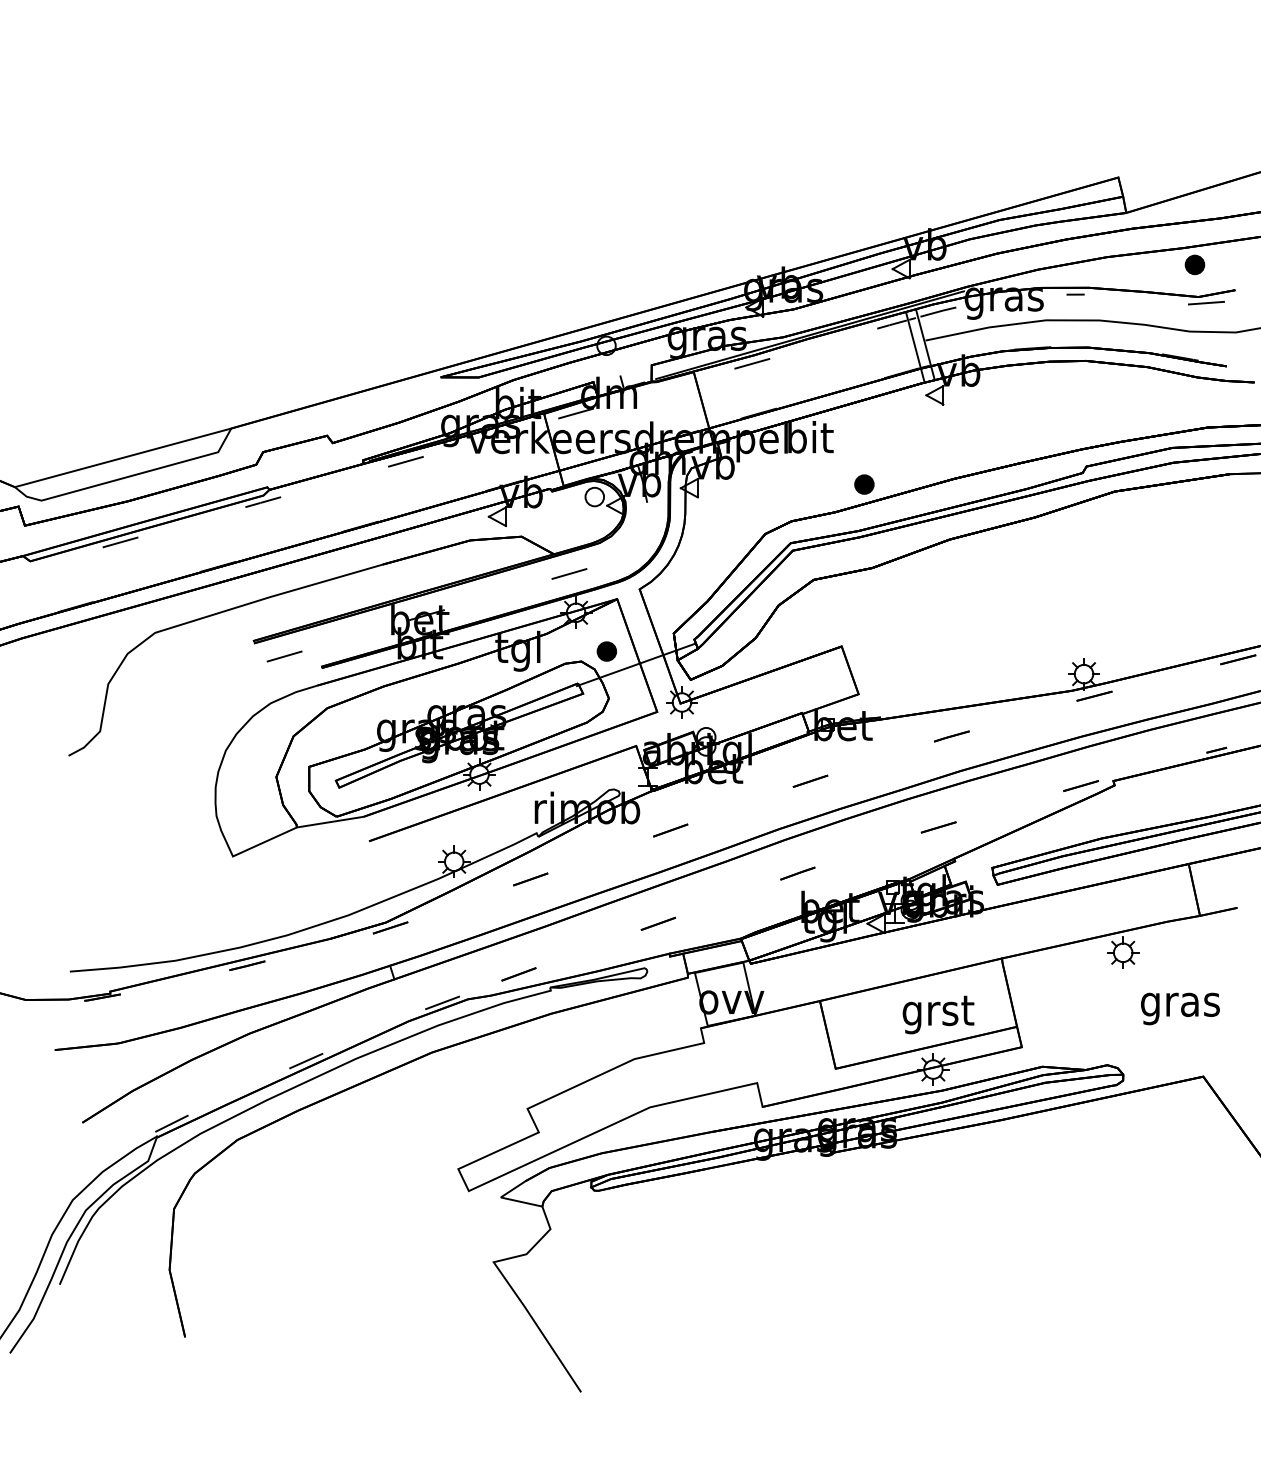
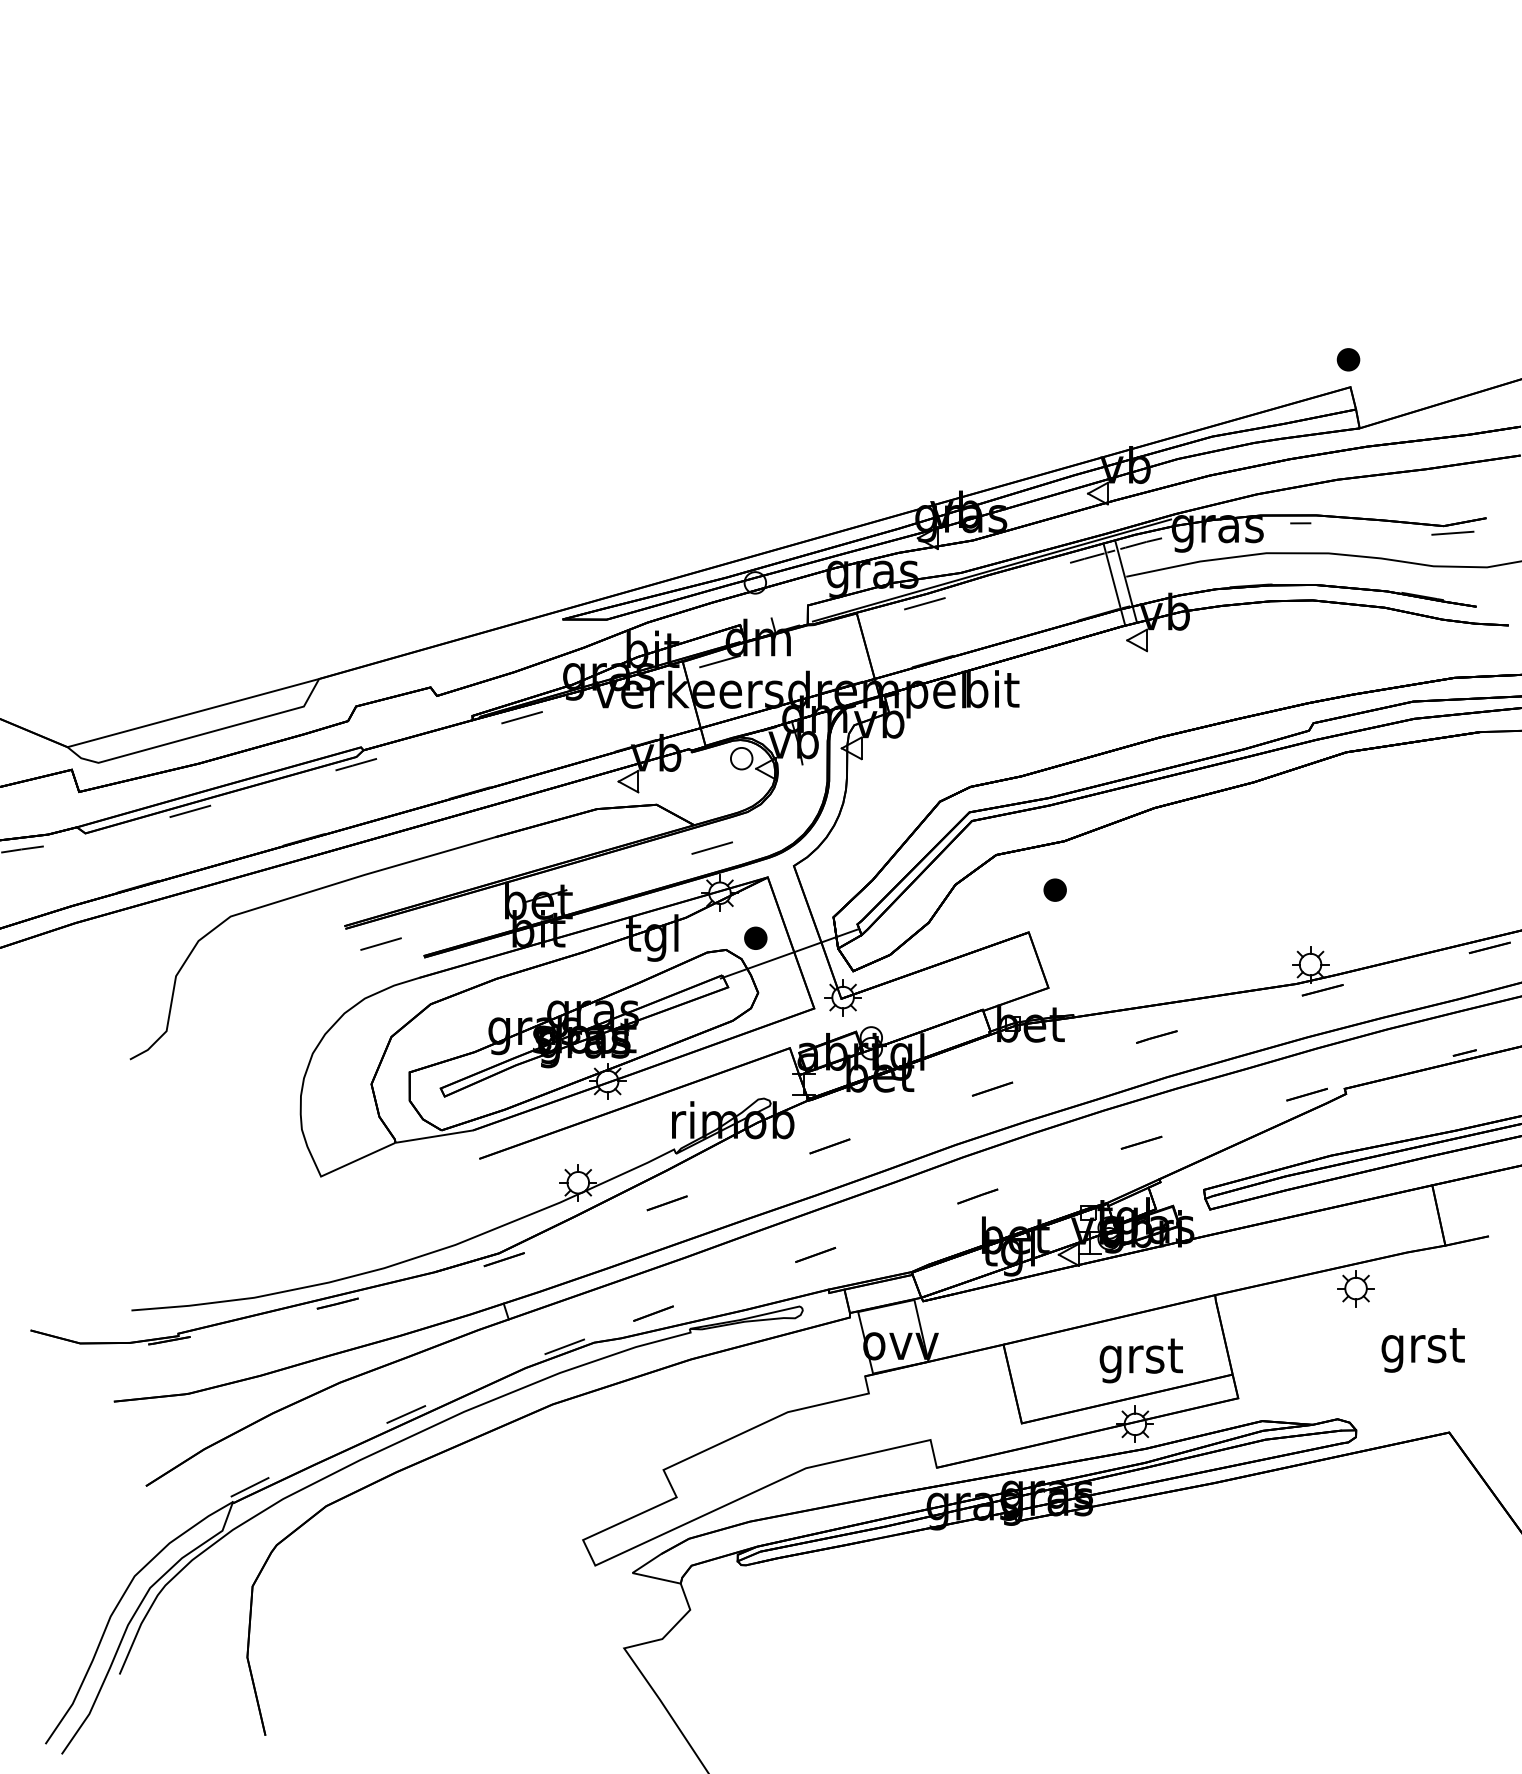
part: (1194, 264) -> (1348, 359), moved
part: (863, 483) -> (1054, 889), moved
text: (1180, 1006) -> (1422, 1350), gras -> grst

